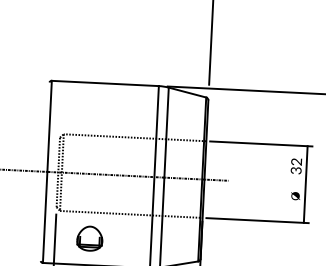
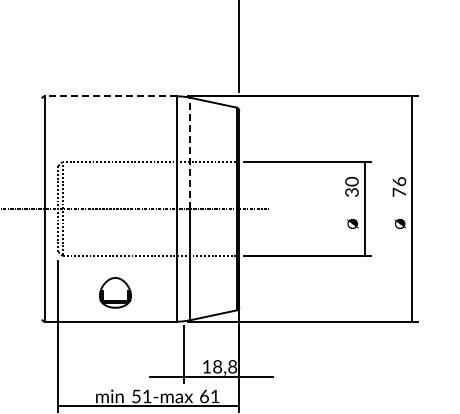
line: (104, 83) -> (110, 96), solid -> dashed
line: (166, 132) -> (189, 153), solid -> dashed
text: (296, 161) -> (351, 181), 32 -> 30
part: (89, 238) -> (115, 292), moved

